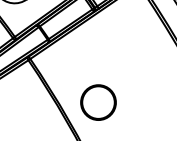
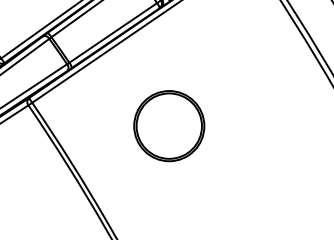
circle: (98, 102) -> (169, 125), moved

